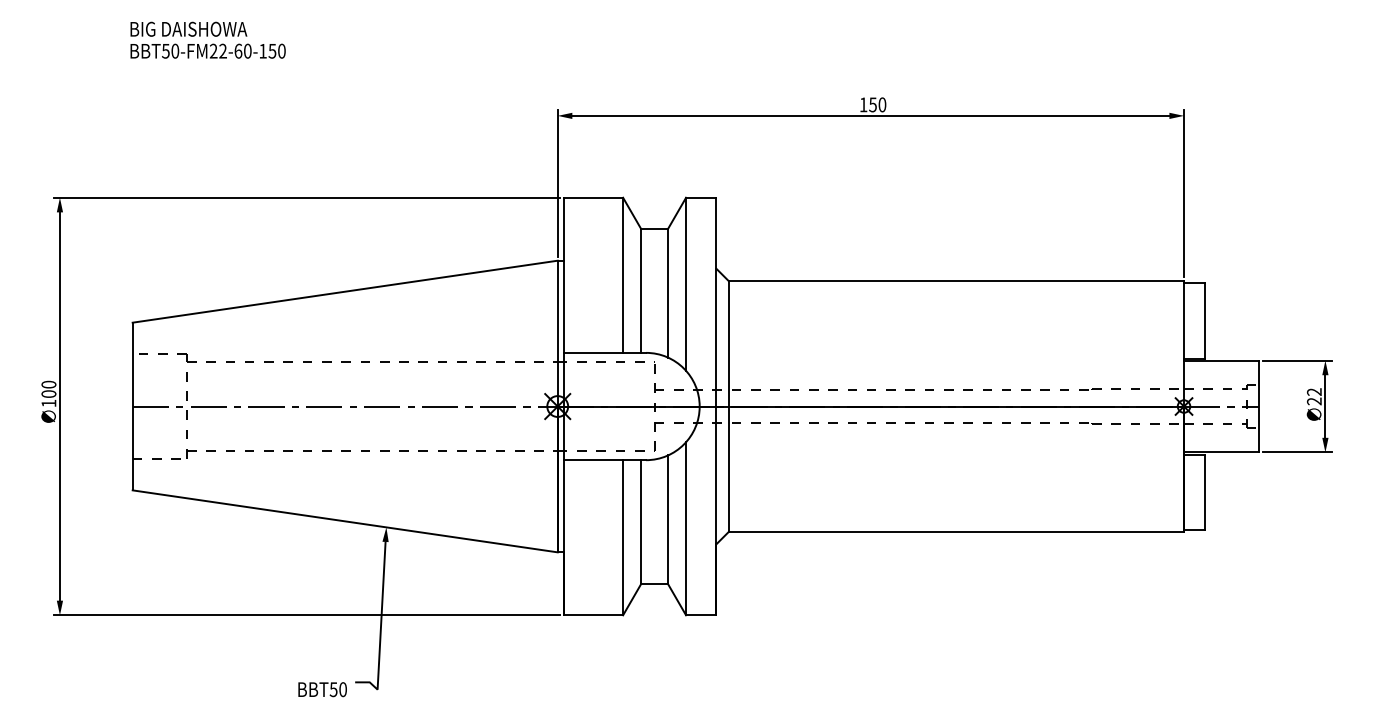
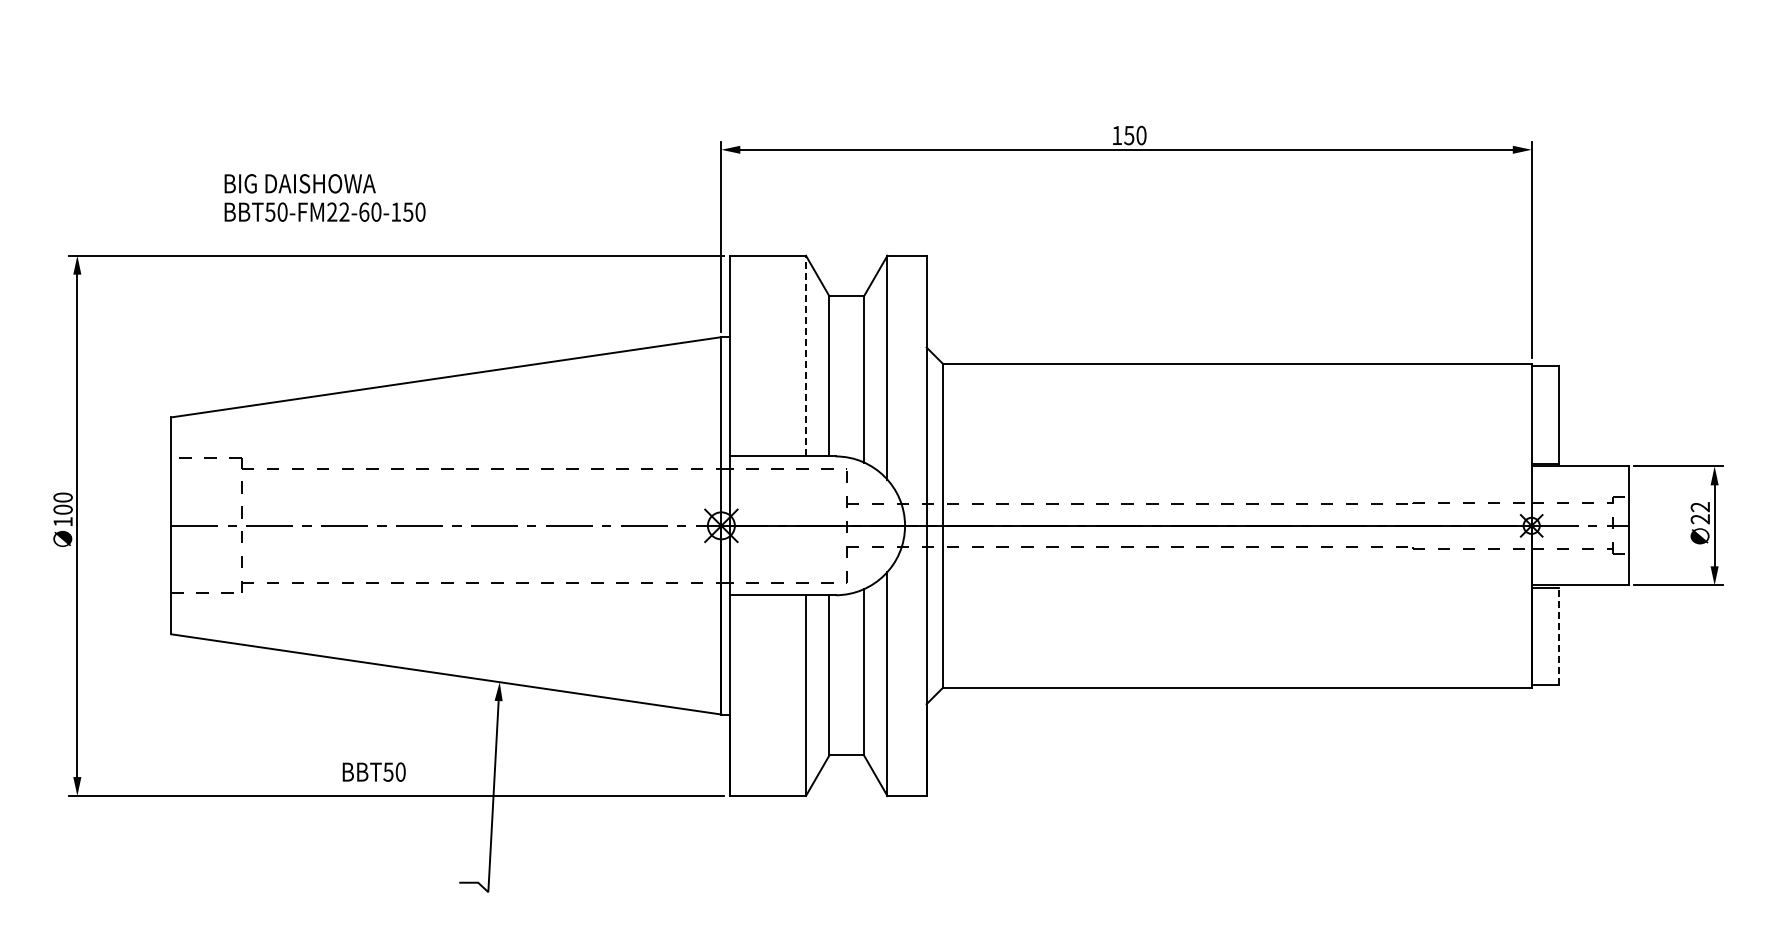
text: (207, 39) -> (324, 197), moved
line: (623, 274) -> (806, 355), solid -> dashed
line: (1204, 492) -> (1558, 636), solid -> dashed
text: (322, 689) -> (373, 771), moved

